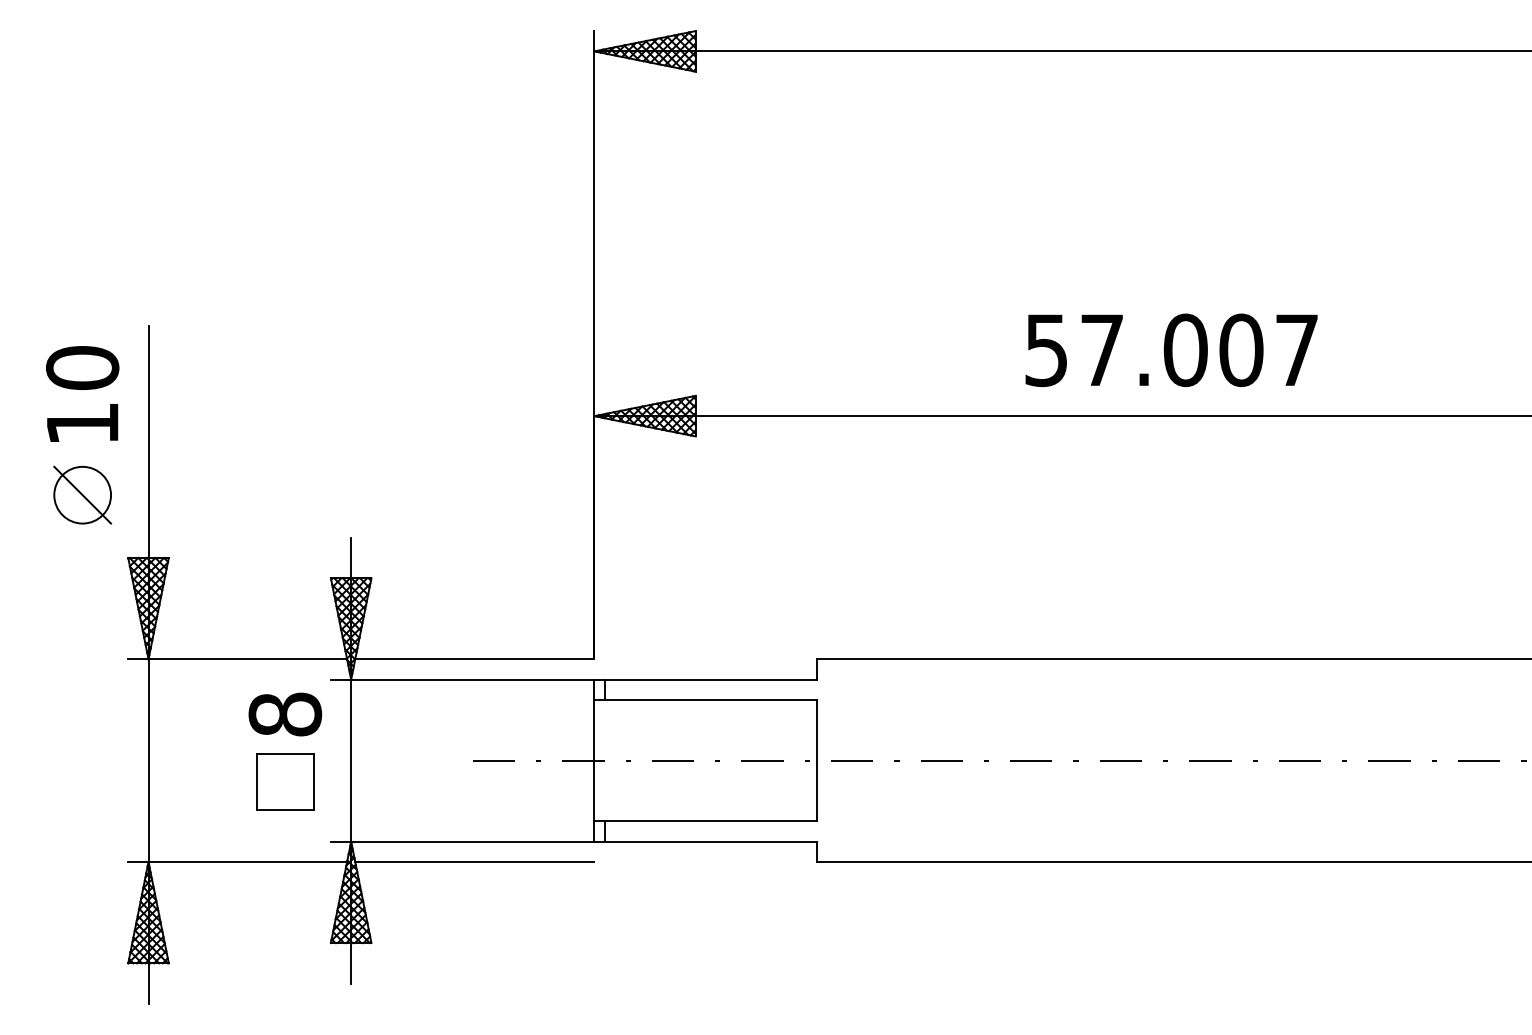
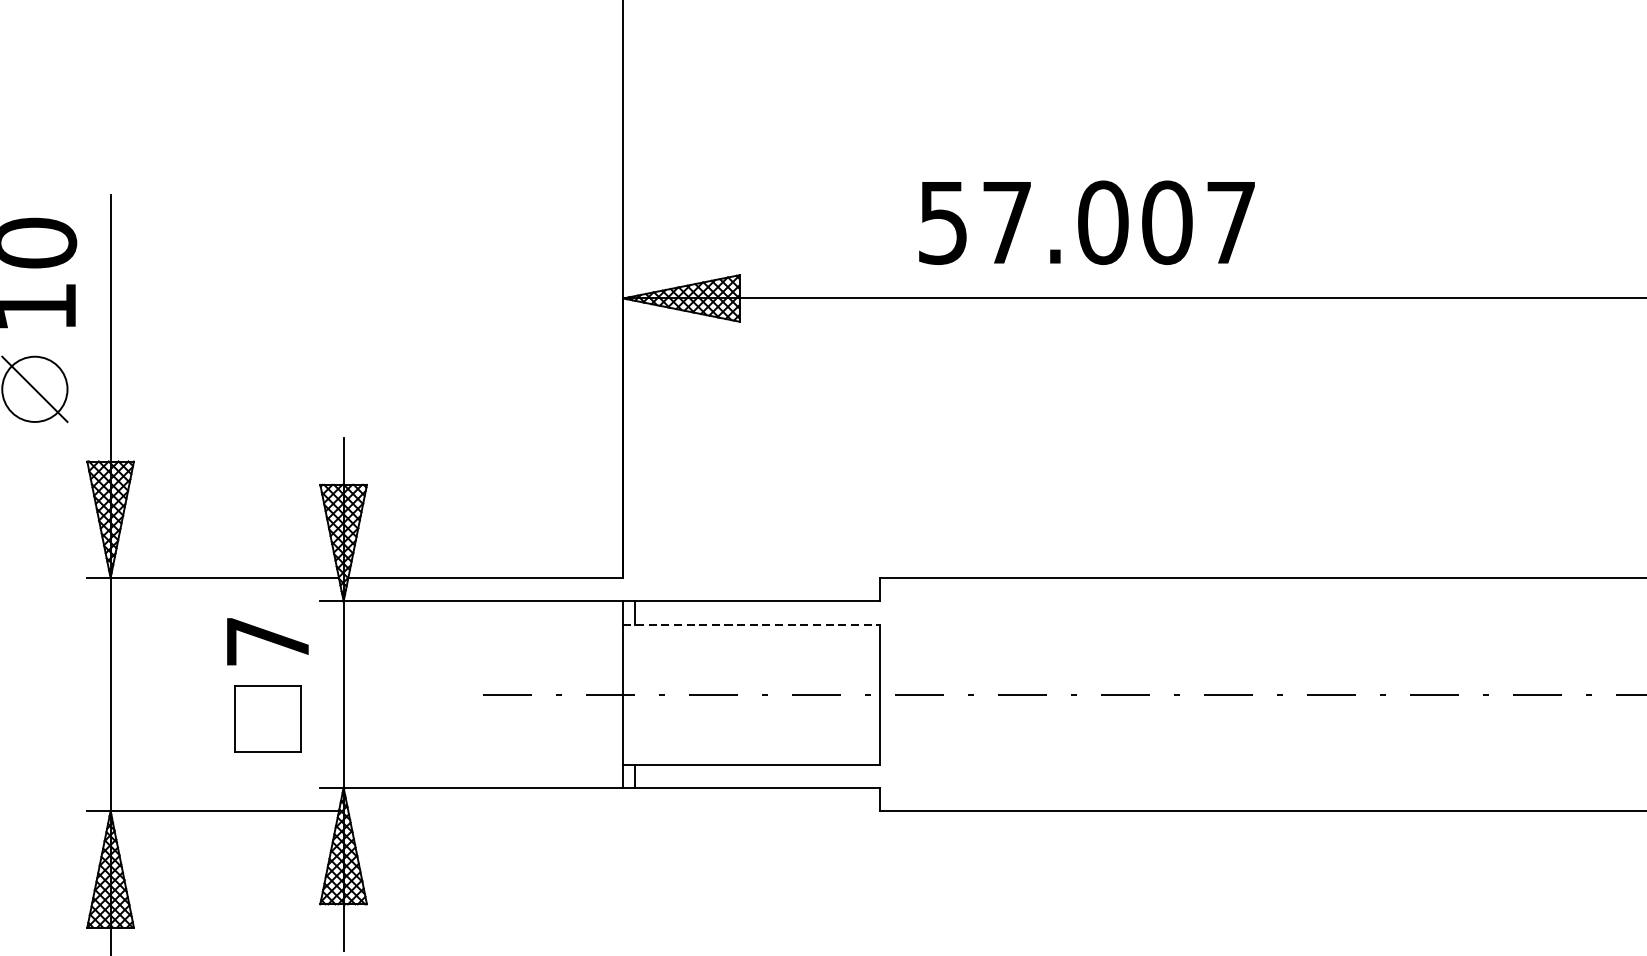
text: (1171, 350) -> (1086, 222), moved
line: (706, 699) -> (752, 624), solid -> dashed
text: (285, 714) -> (268, 641), 8 -> 7
line: (474, 862) -> (485, 811), removed

